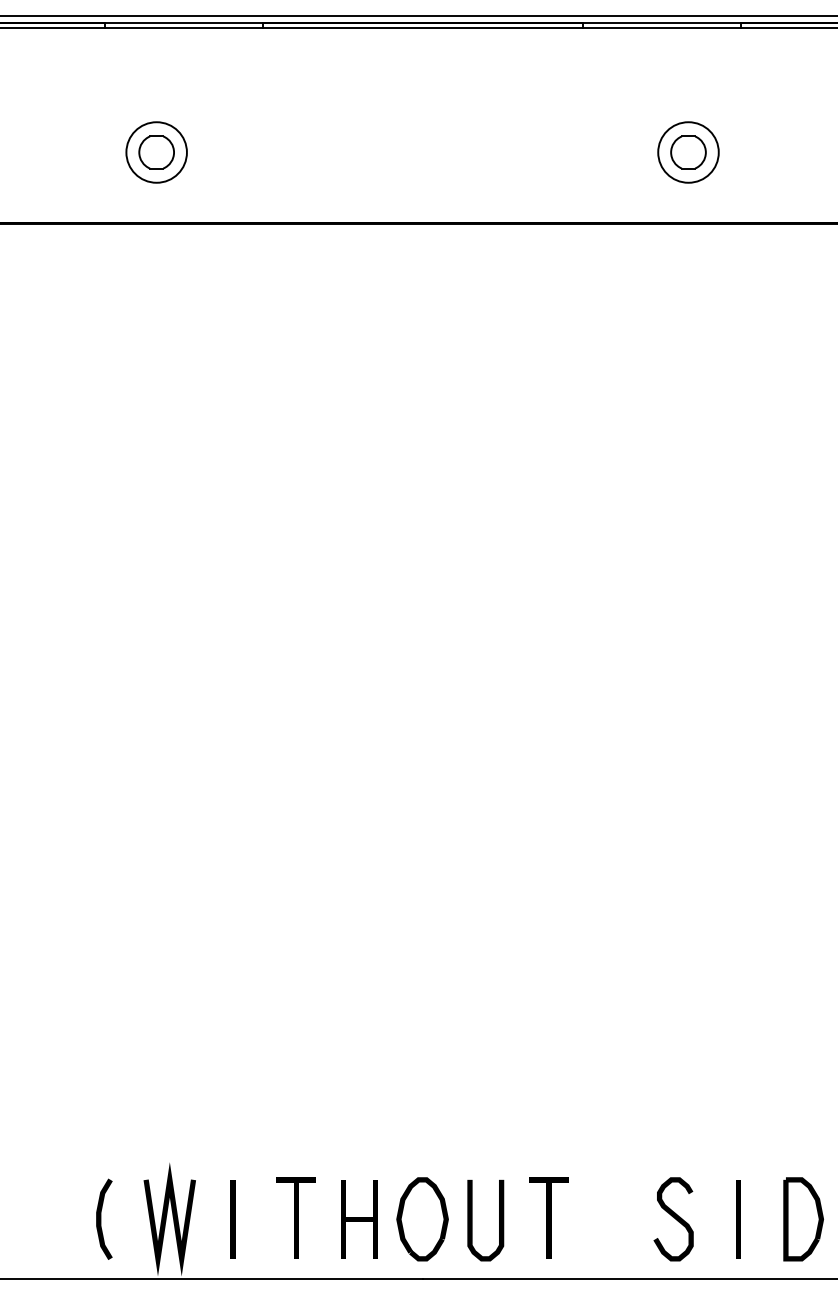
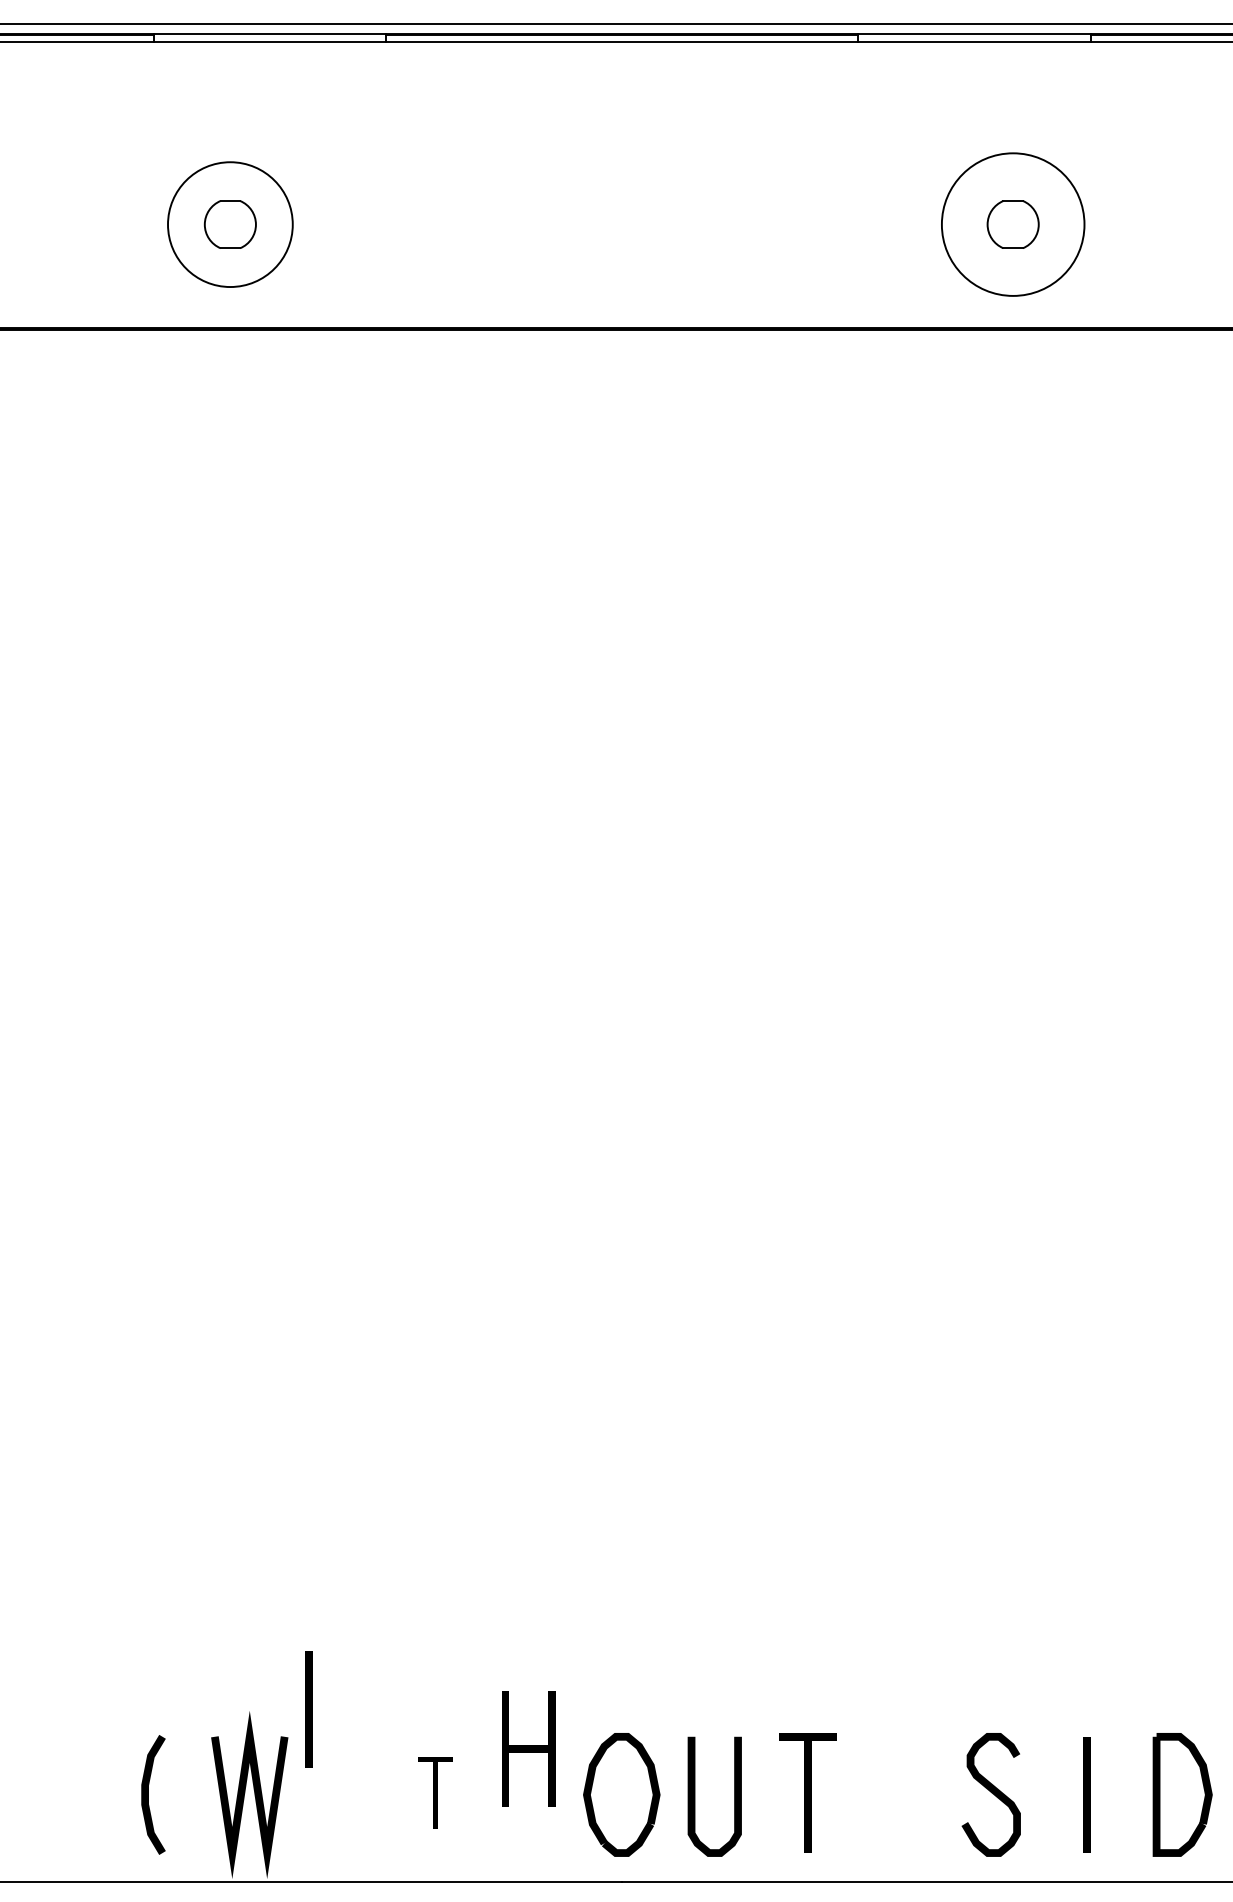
circle: (156, 152) -> (230, 224), size x1.4
circle: (688, 152) -> (1013, 224), size x1.6
part: (295, 1217) -> (434, 1792), size x0.6
line: (232, 1219) -> (308, 1709), moved
part: (359, 1219) -> (528, 1749), moved

